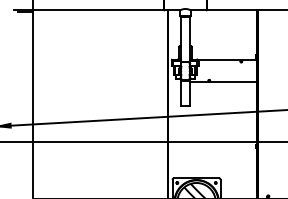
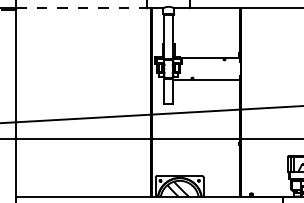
line: (99, 10) -> (82, 8), solid -> dashed

